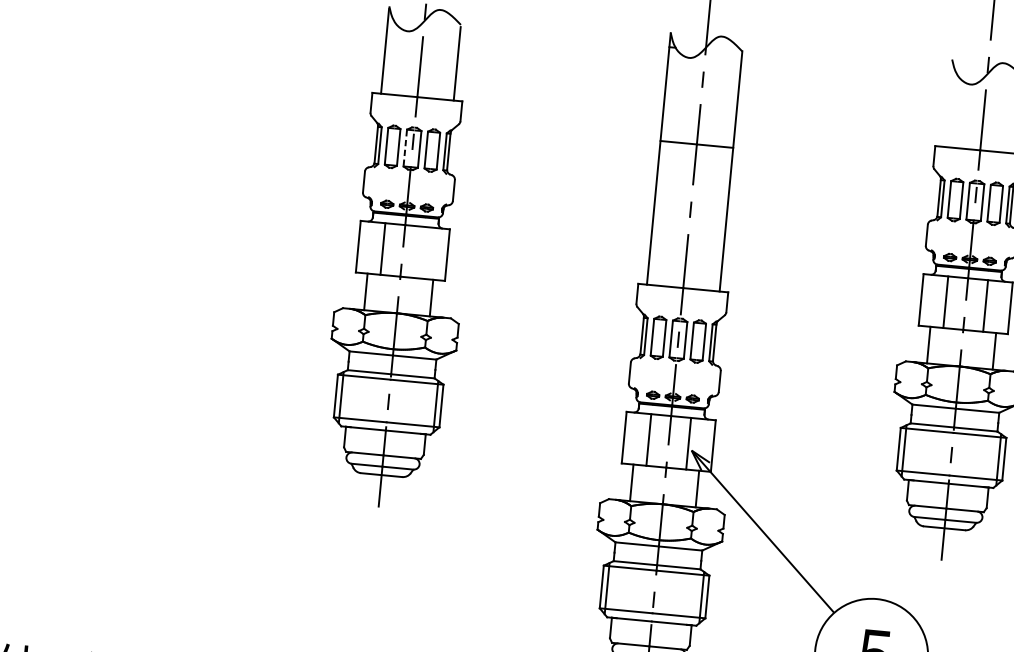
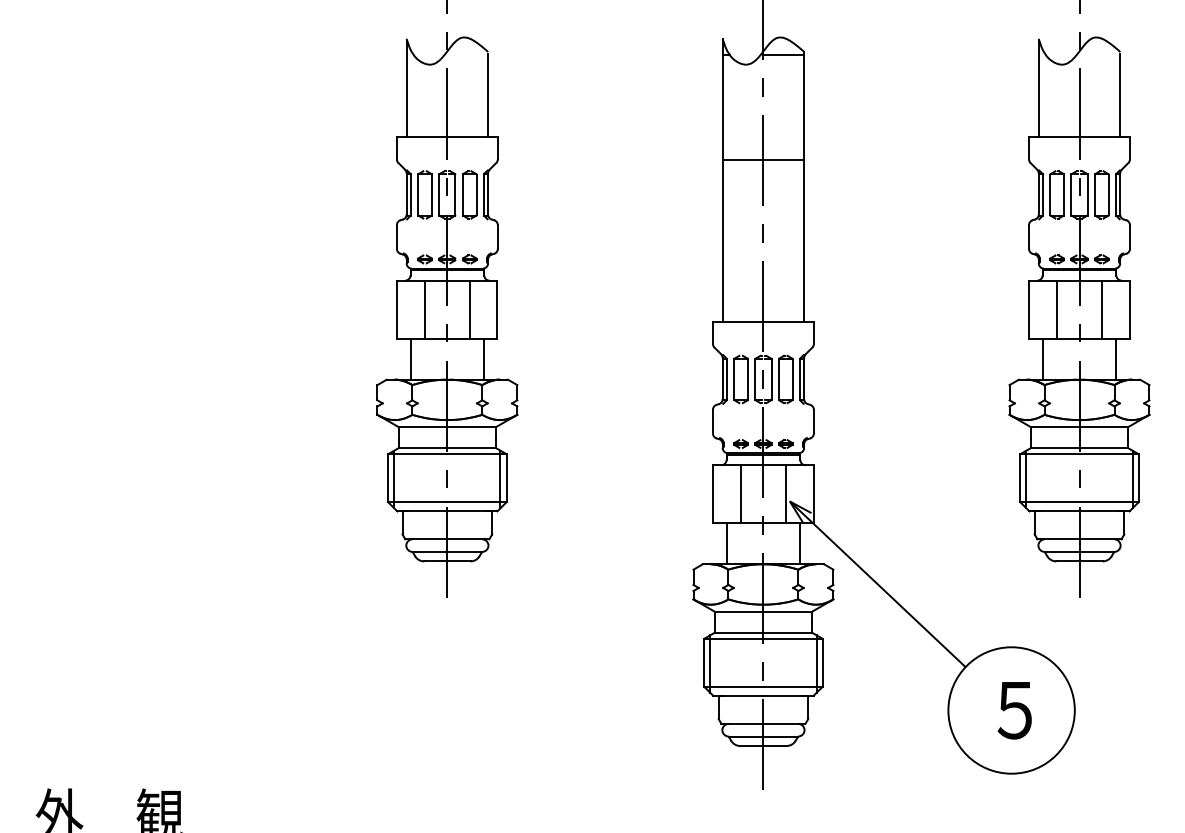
line: (723, 52) -> (783, 54), added
line: (947, 103) -> (1038, 88), added
line: (405, 148) -> (439, 195), dashed -> solid
line: (422, 252) -> (469, 309), added

